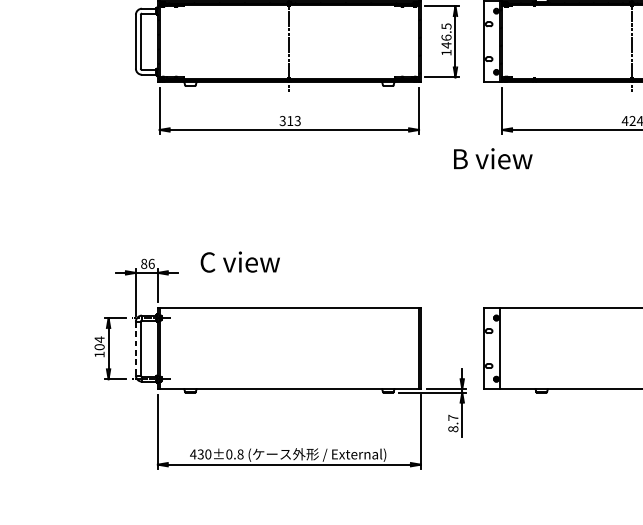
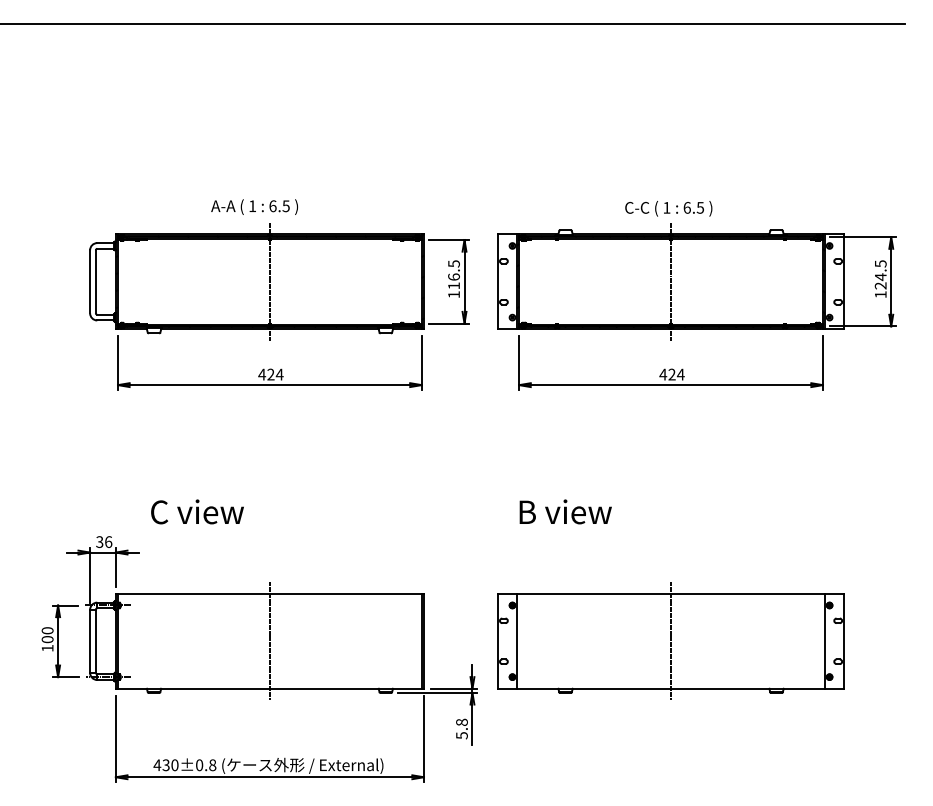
text: (446, 44) -> (453, 285), 146.5 -> 116.5
text: (289, 120) -> (270, 374), 313 -> 424
text: (493, 158) -> (565, 511), moved
text: (240, 261) -> (197, 511), moved
text: (143, 263) -> (99, 541), 86 -> 36
text: (99, 339) -> (47, 630), 104 -> 100
line: (136, 348) -> (90, 641), dashed -> solid
line: (289, 348) -> (269, 641), added
line: (632, 348) -> (671, 641), added
text: (452, 423) -> (461, 728), 8.7 -> 5.8

